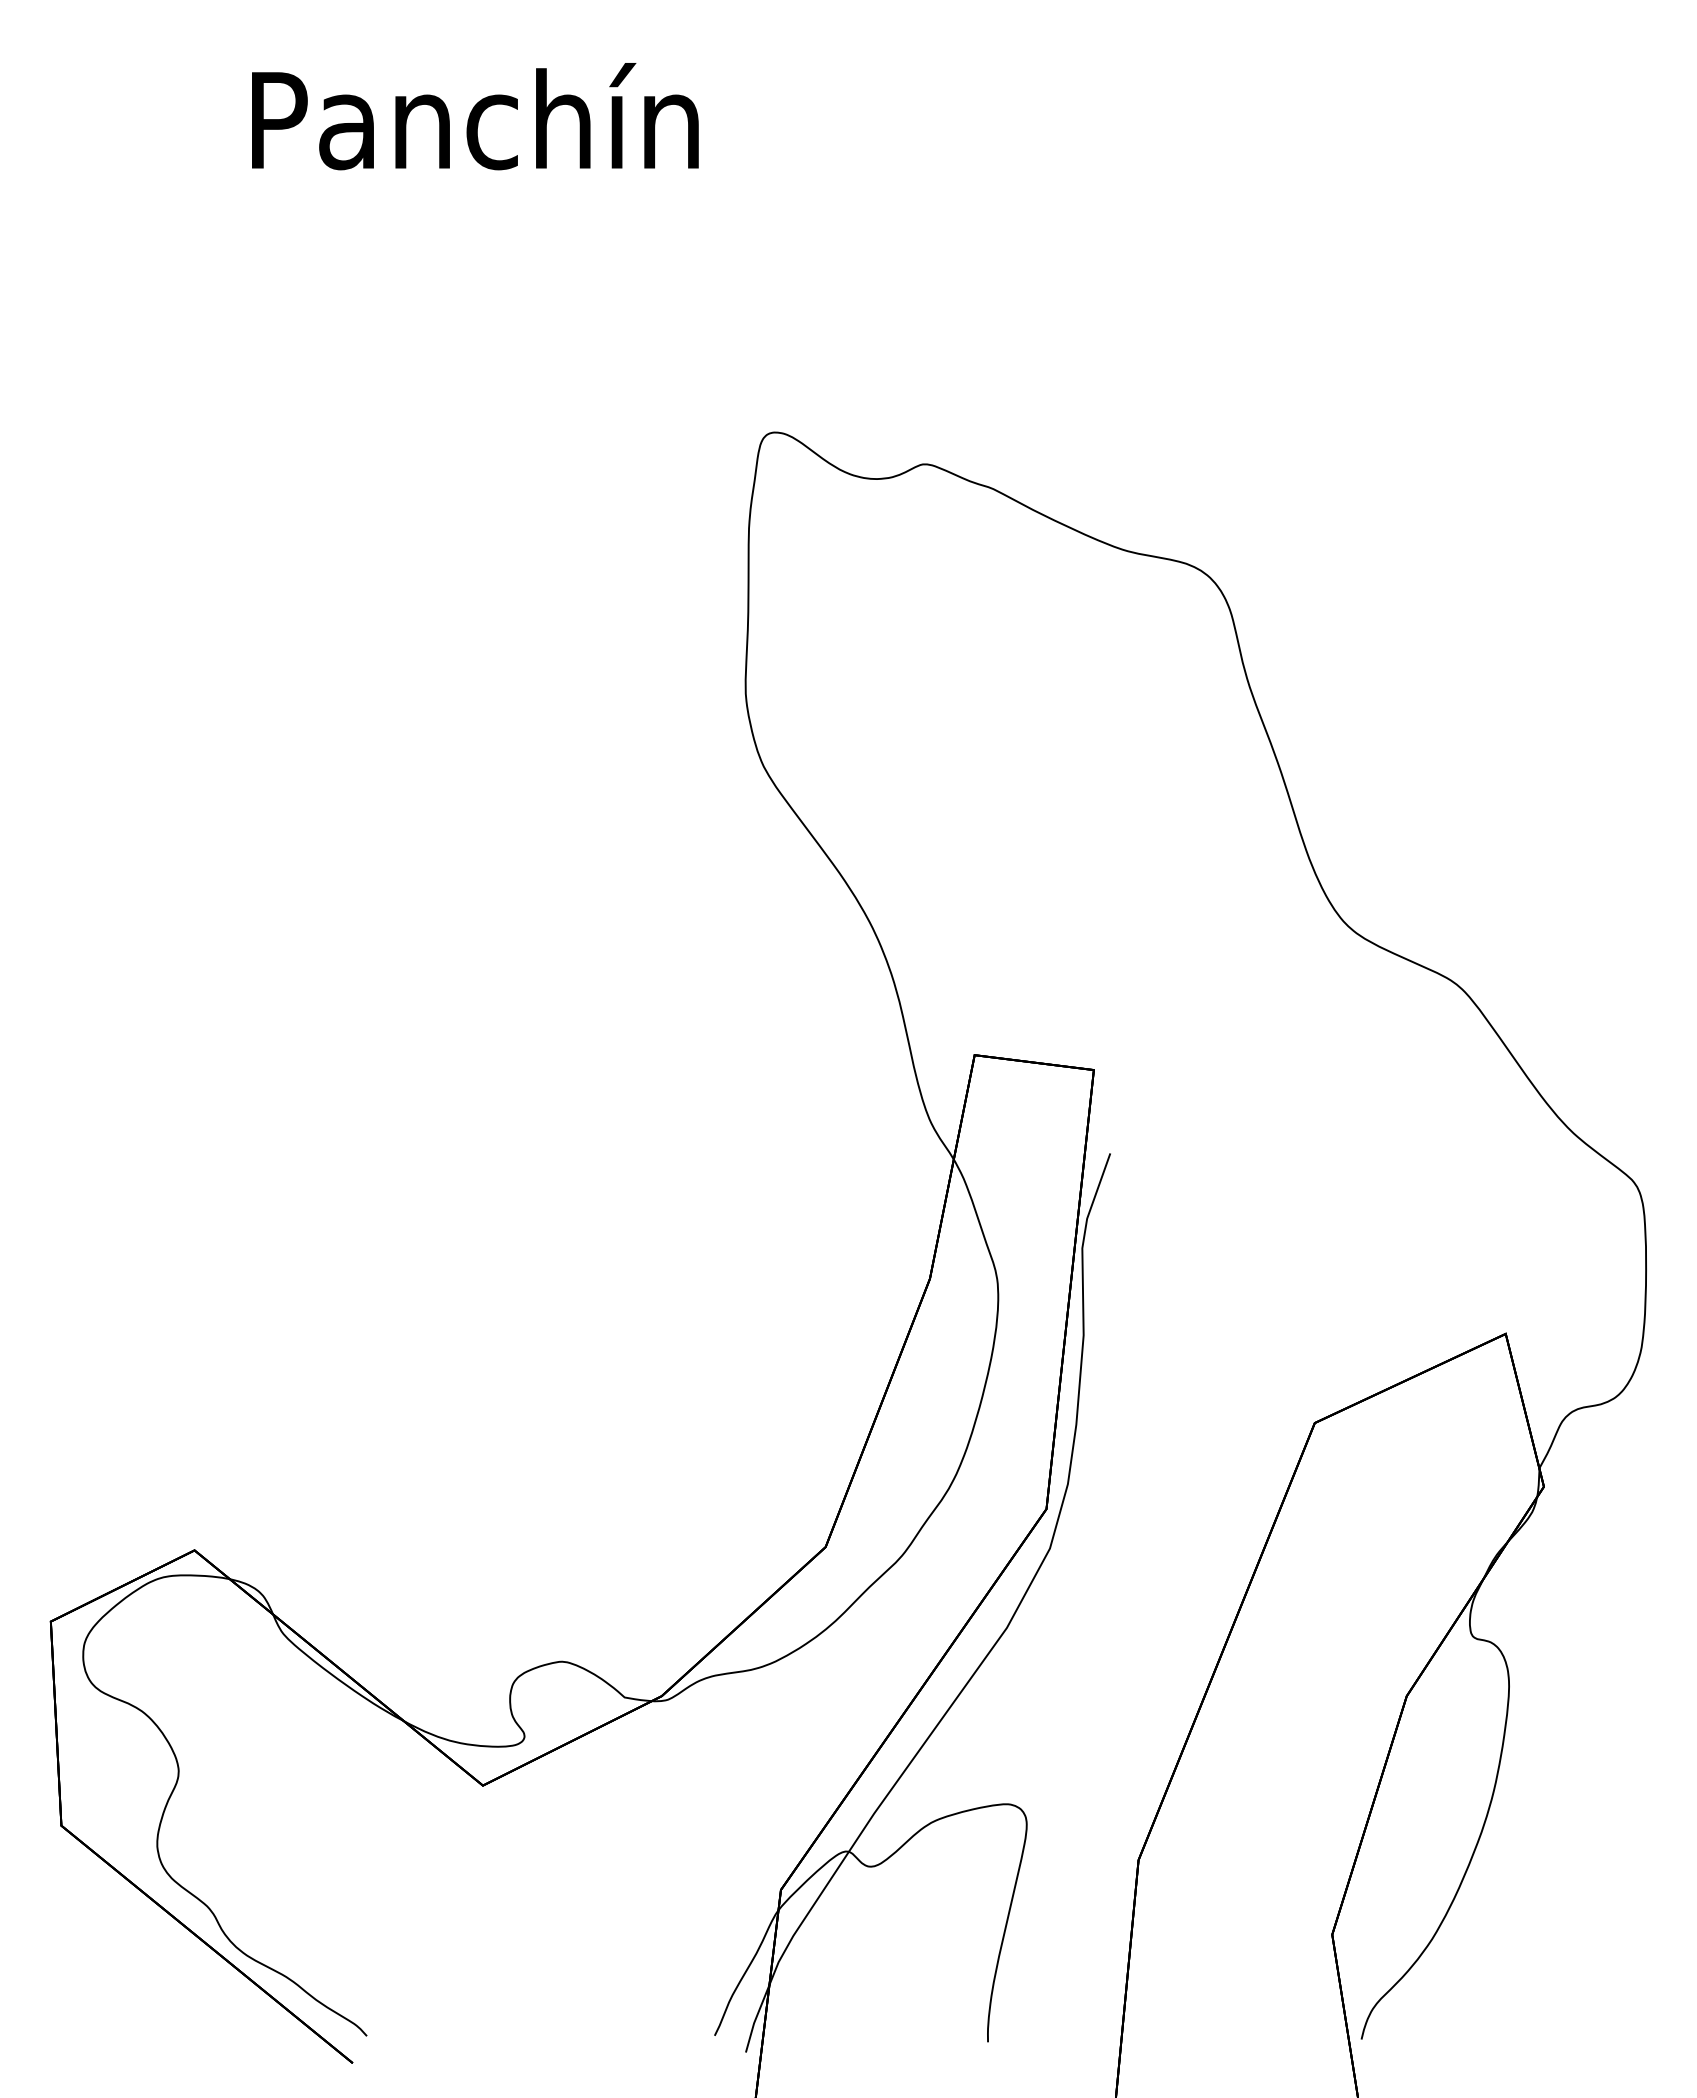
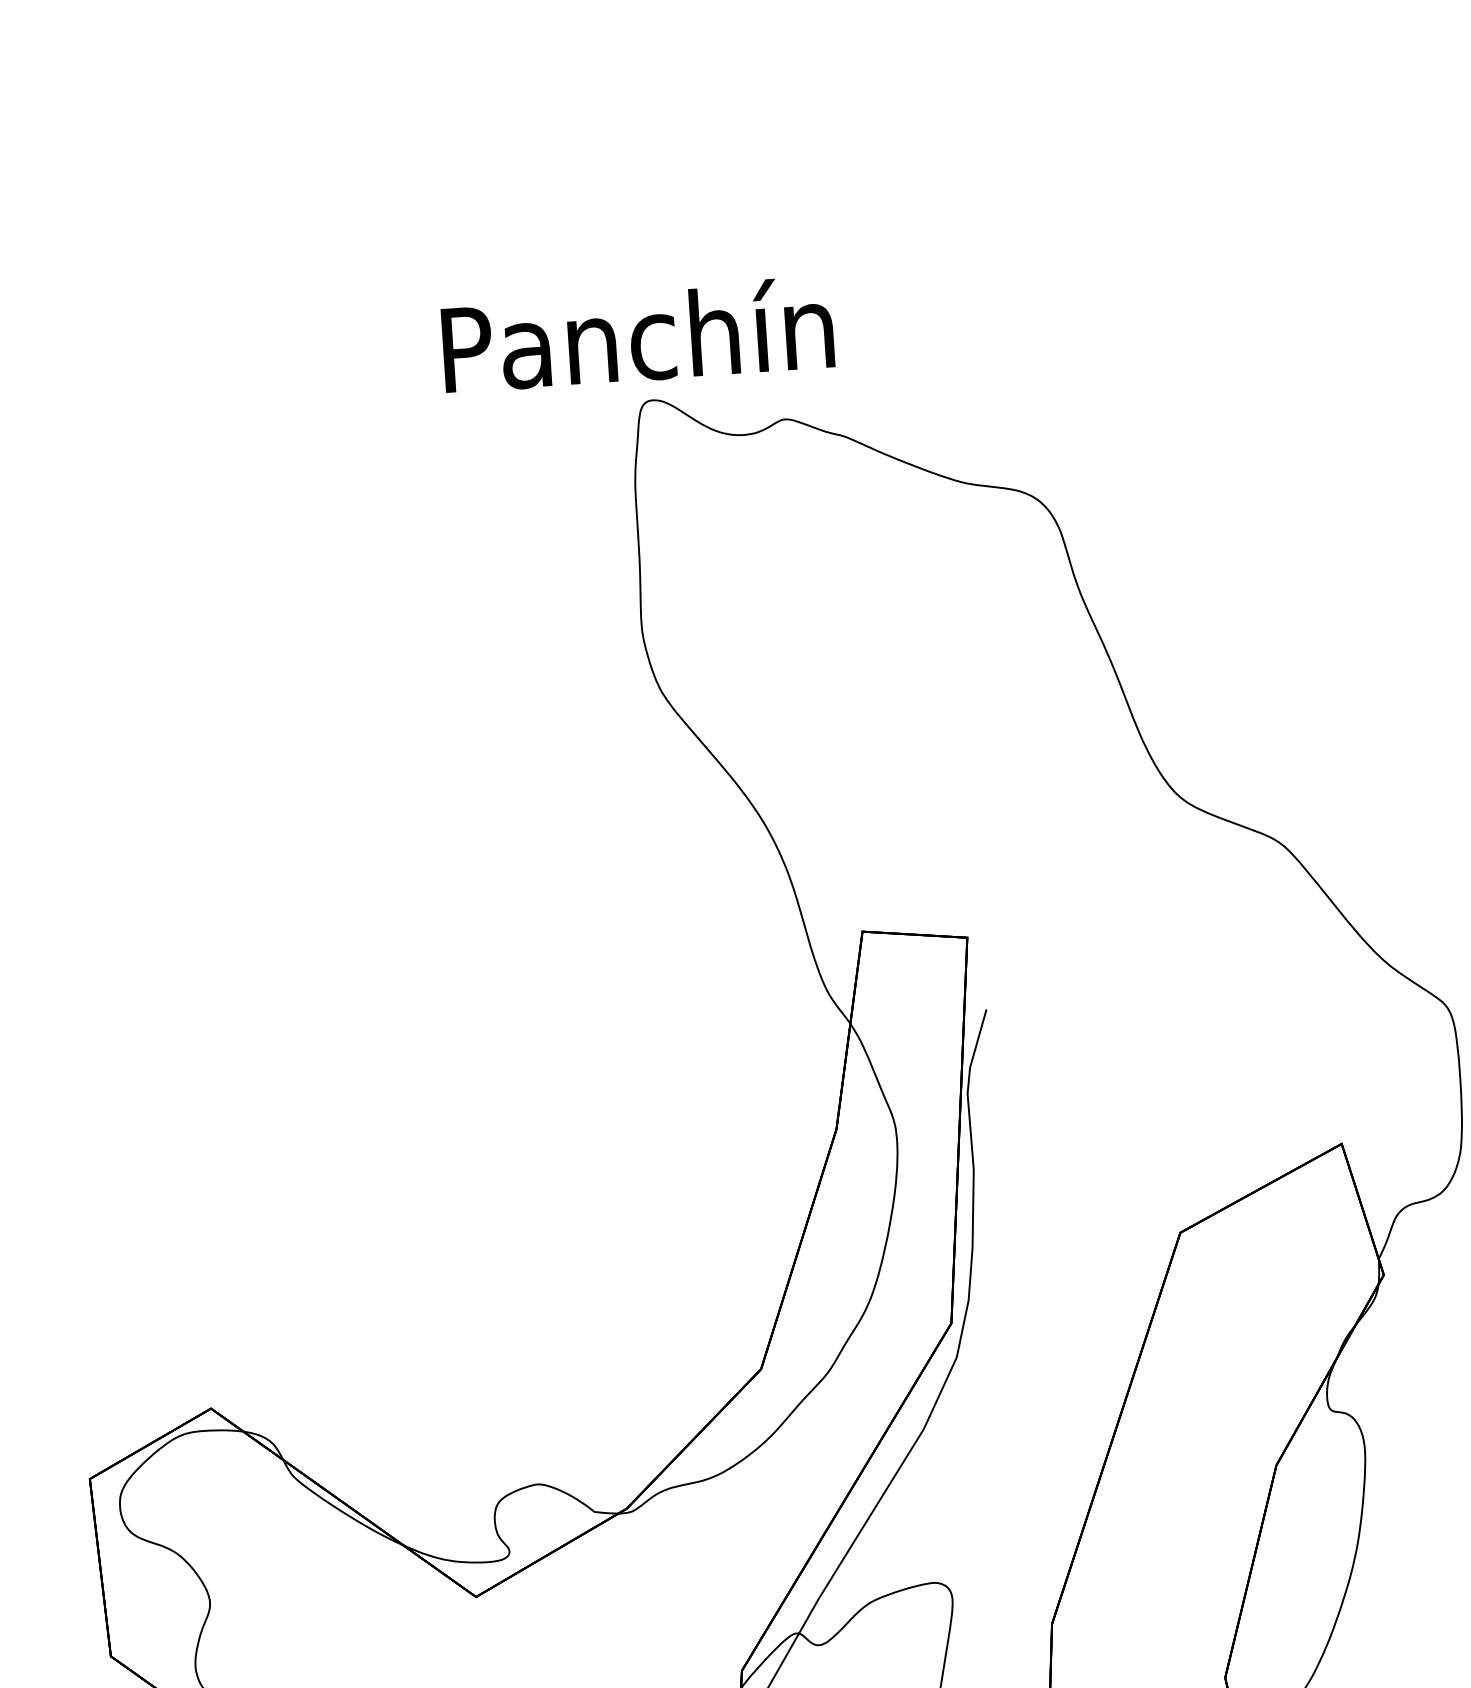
text: (475, 116) -> (637, 334), moved

